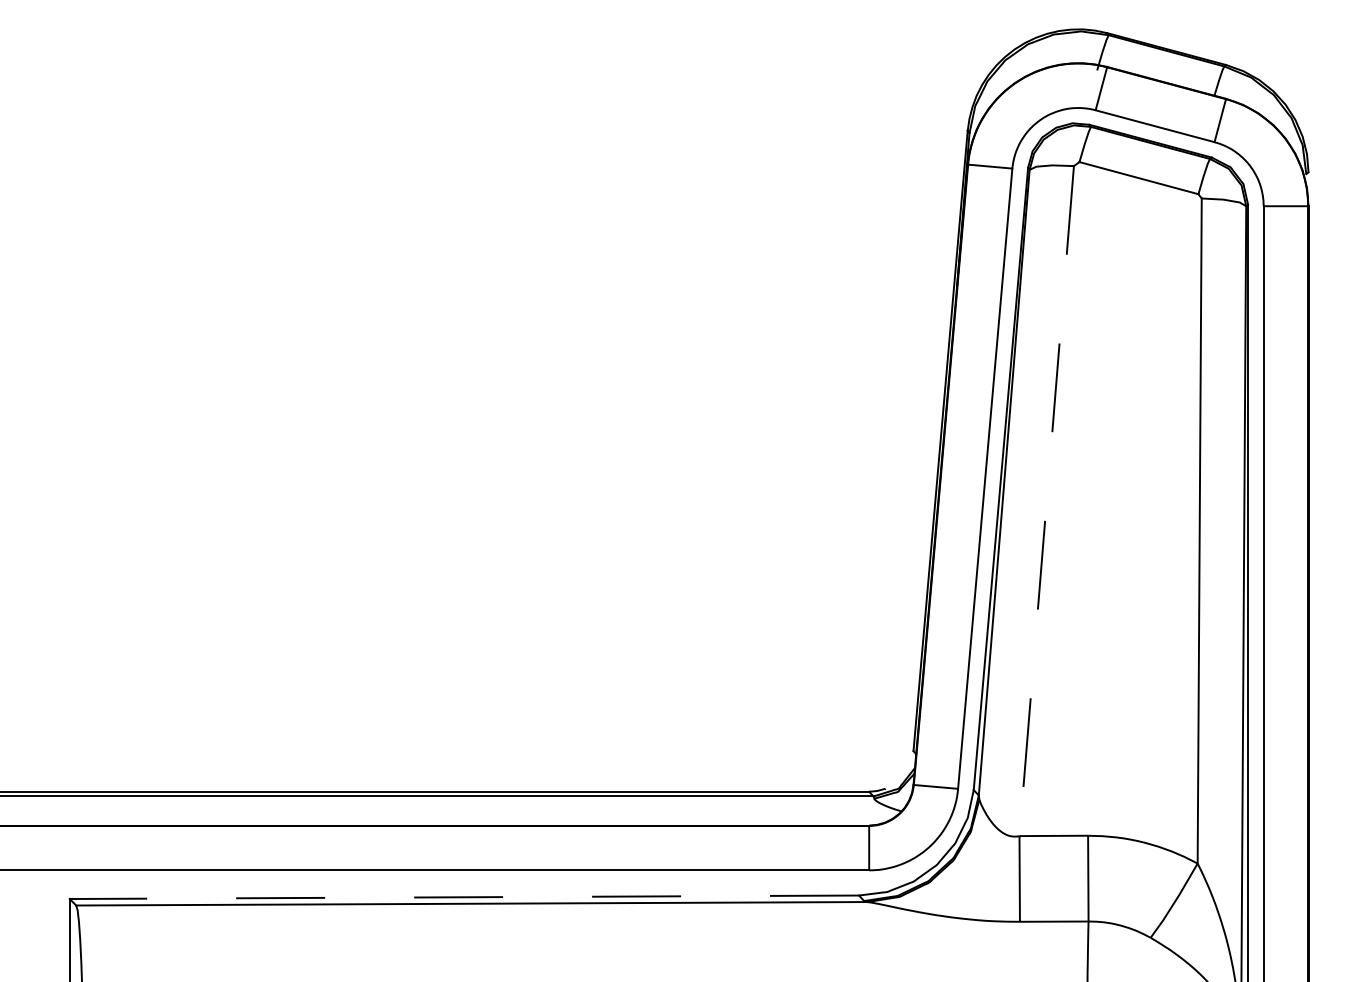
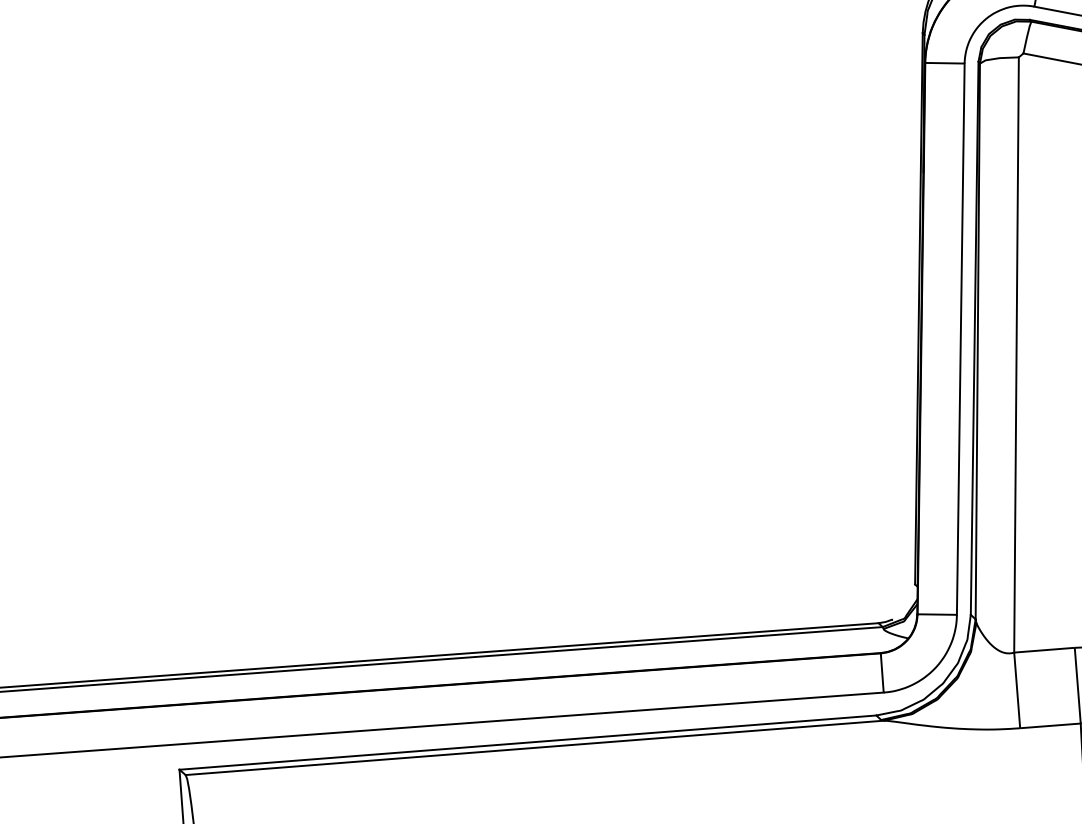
line: (1046, 501) -> (1016, 355), dashed -> solid
line: (464, 897) -> (528, 742), dashed -> solid

